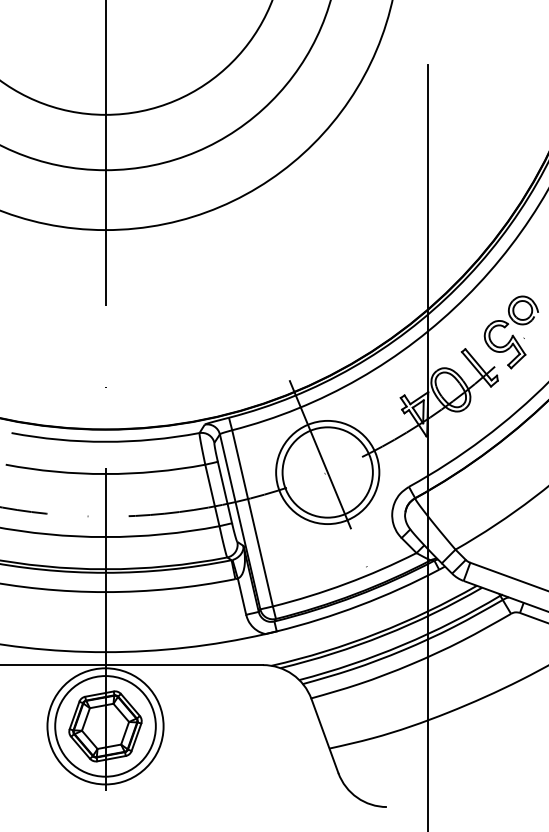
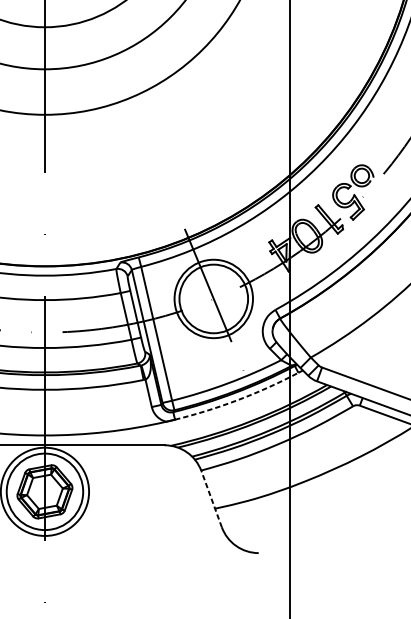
arc: (359, 605) -> (237, 400), solid -> dashed
line: (324, 735) -> (211, 498), solid -> dashed

